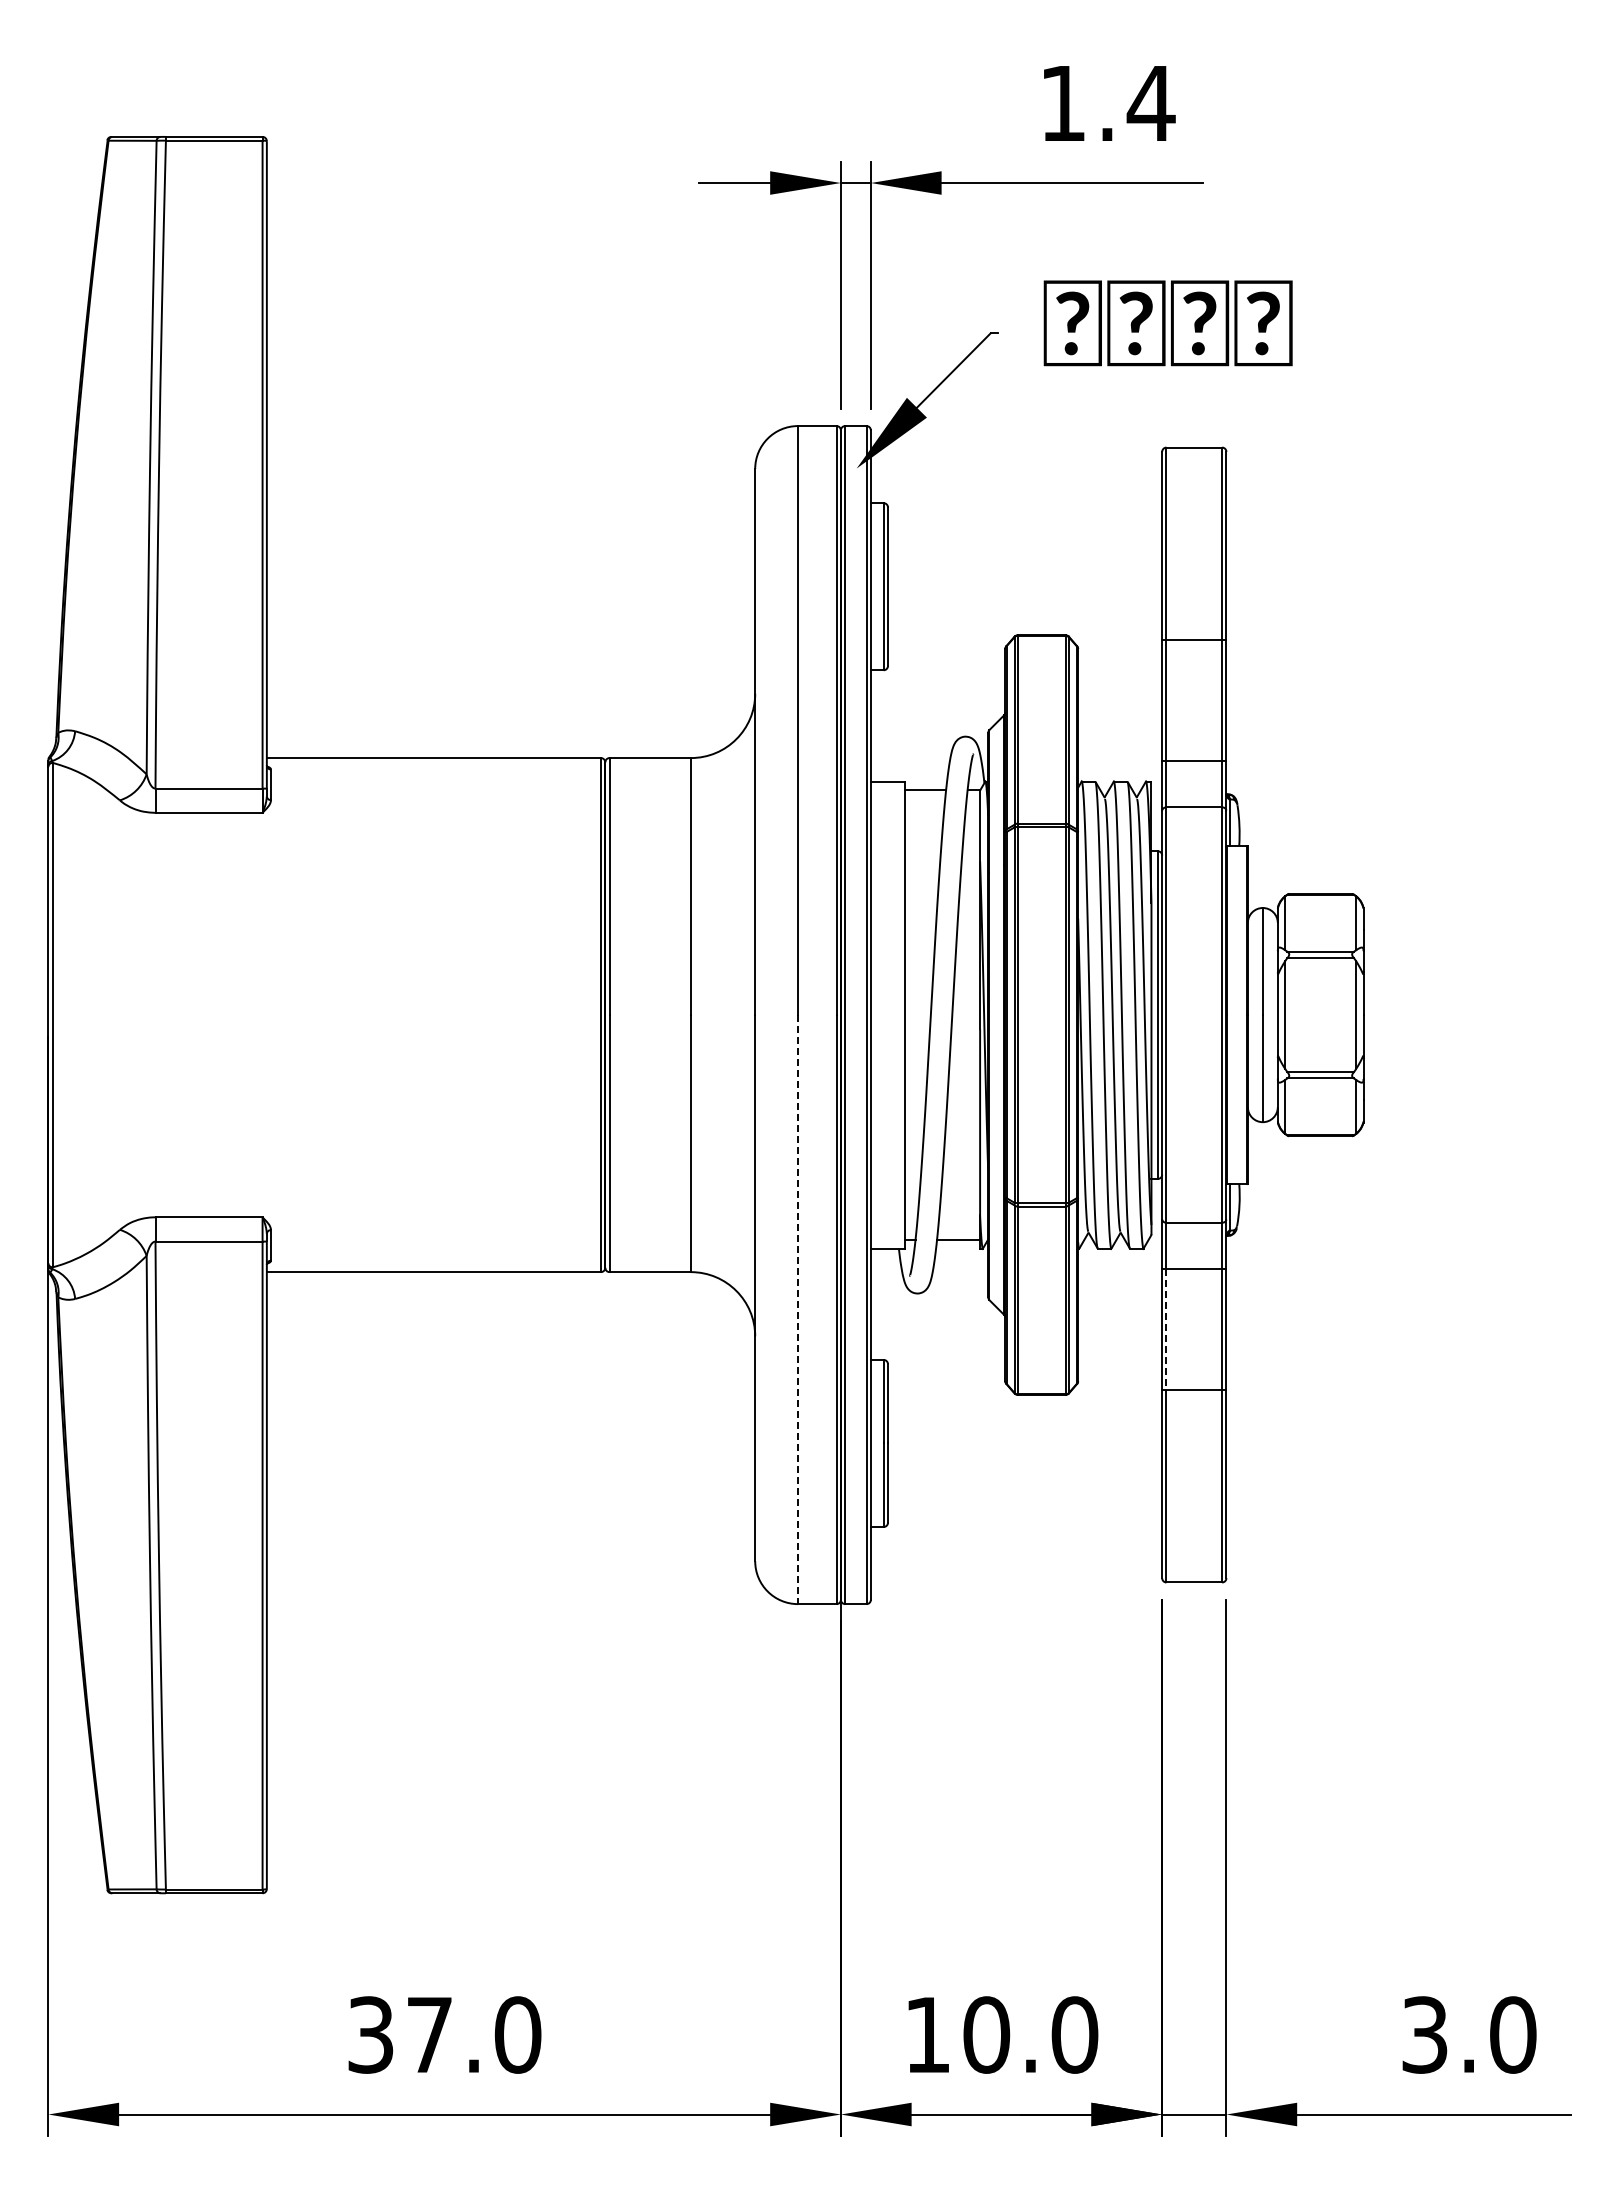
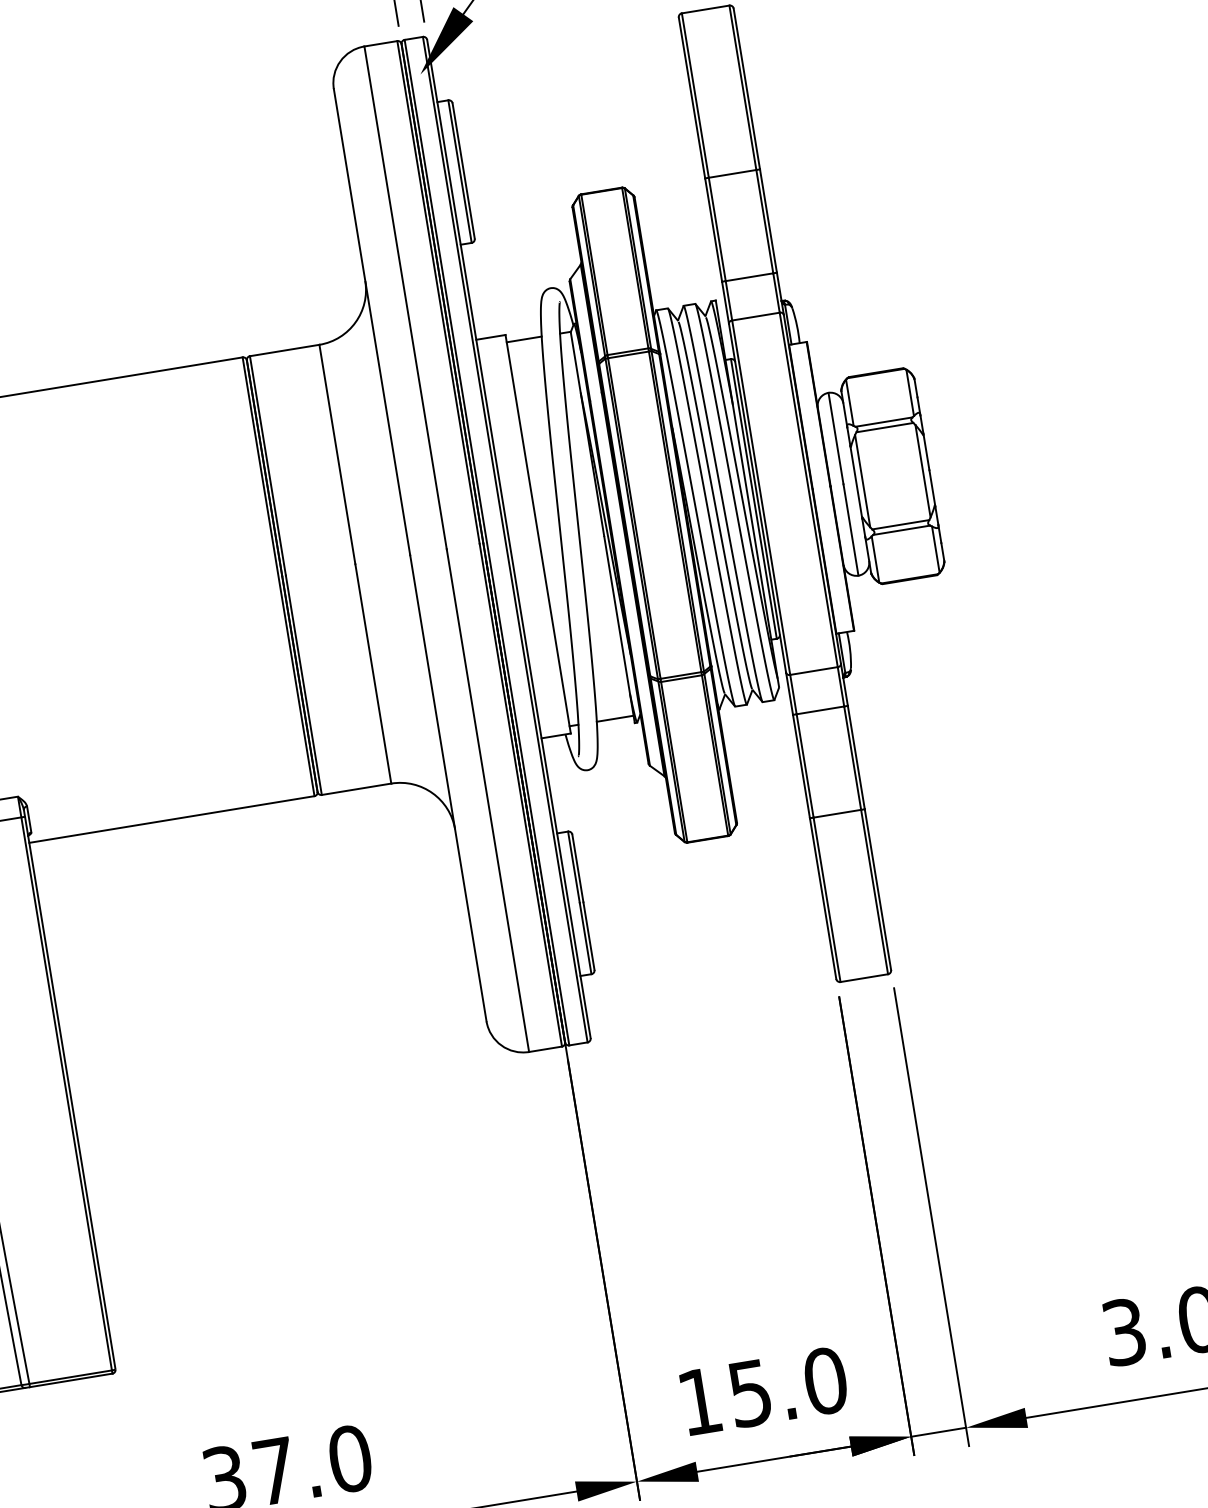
line: (798, 1309) -> (488, 800), dashed -> solid
line: (1166, 1329) -> (805, 766), dashed -> solid
text: (986, 2034) -> (750, 1392), 10.0 -> 15.0

